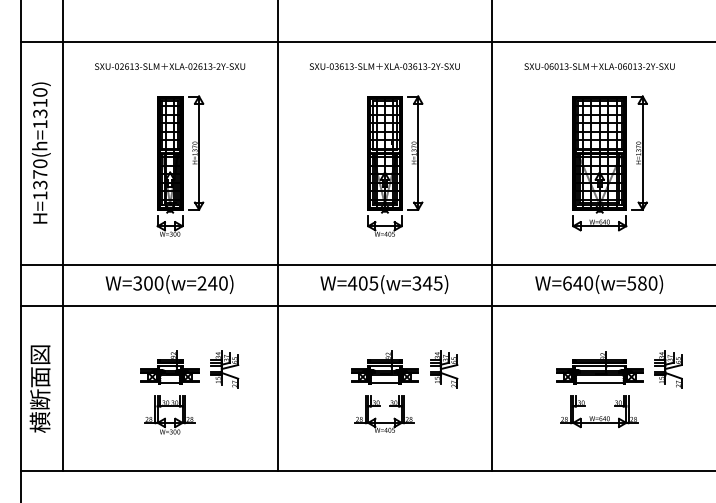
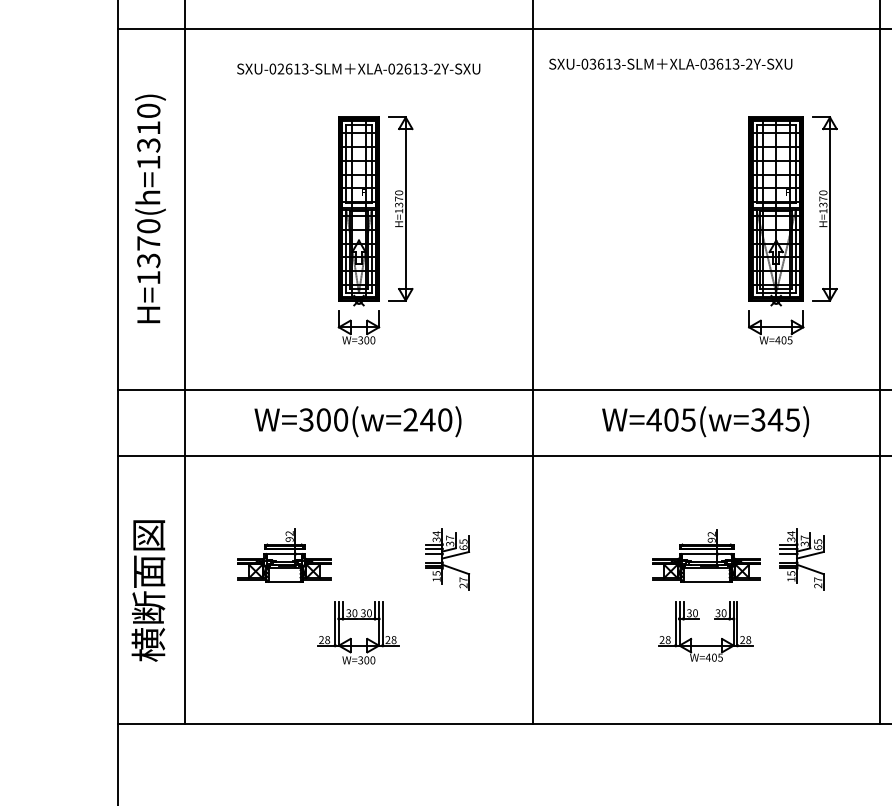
text: (384, 66) -> (670, 63), moved
part: (395, 165) -> (793, 229), moved
part: (169, 367) -> (283, 555), moved

